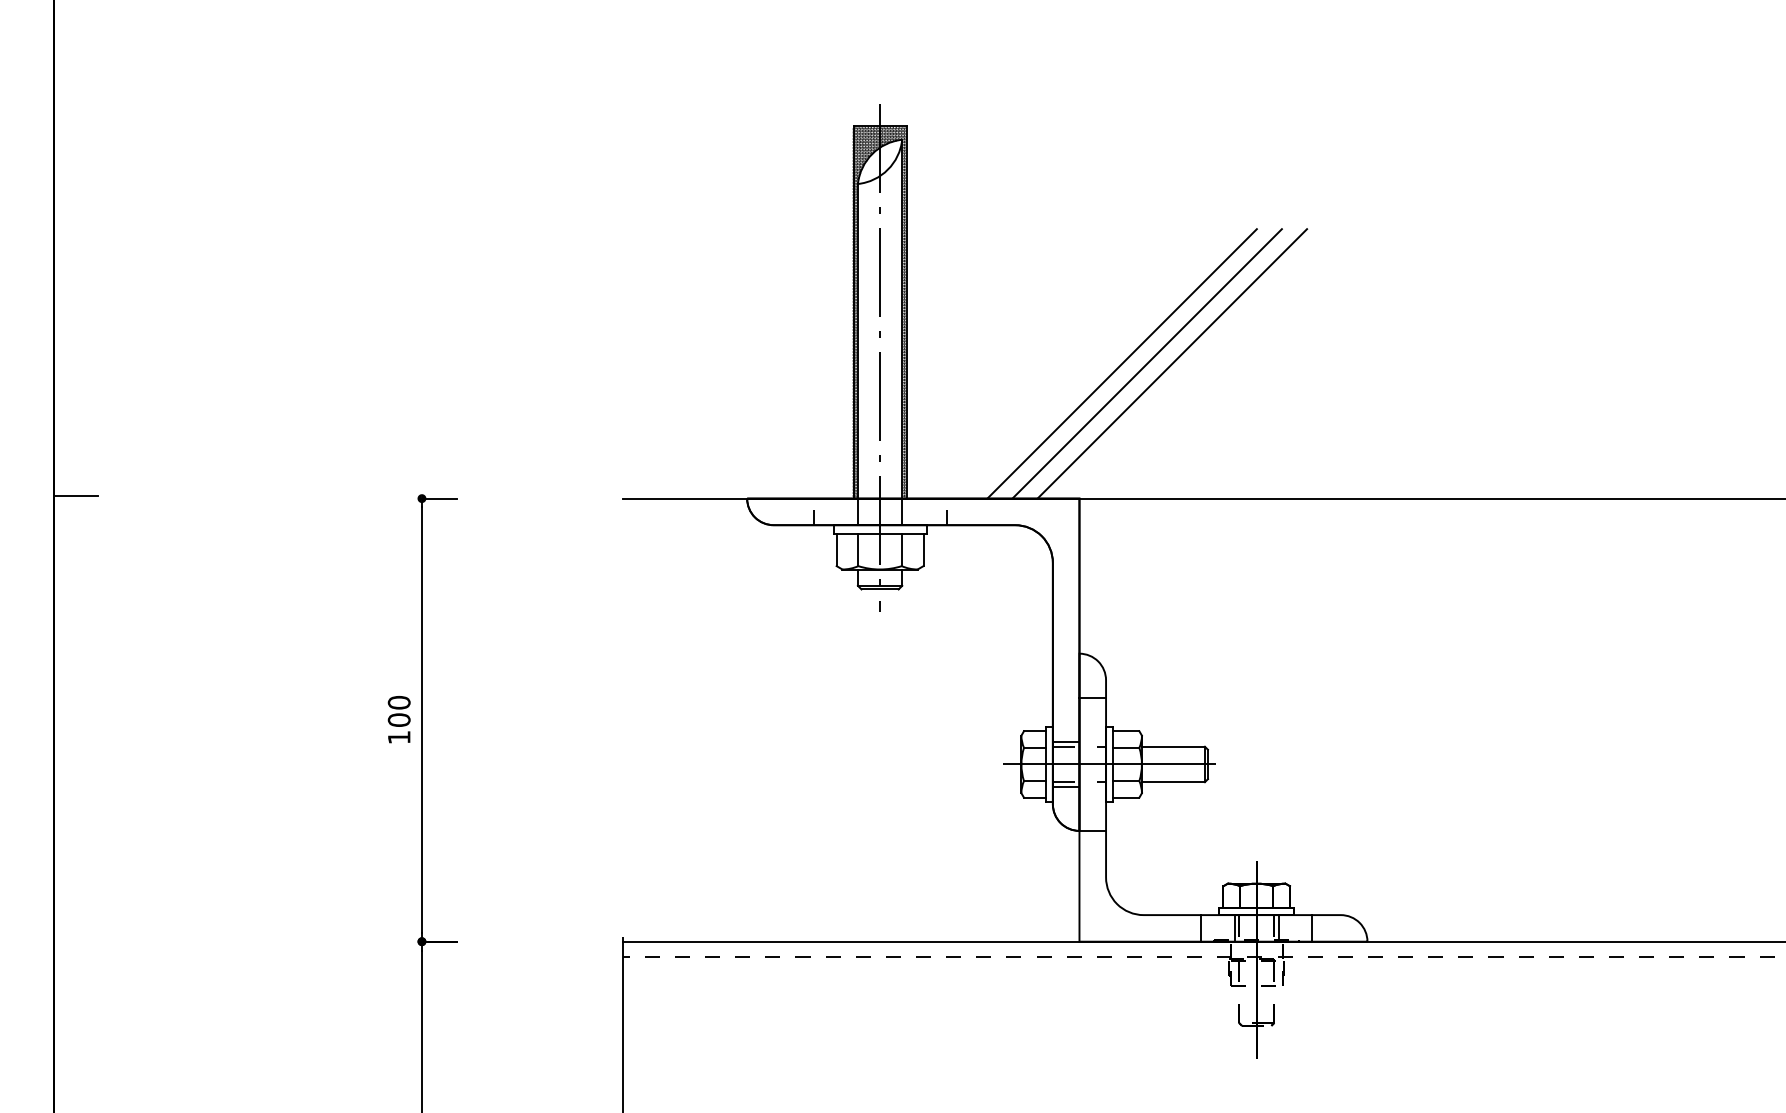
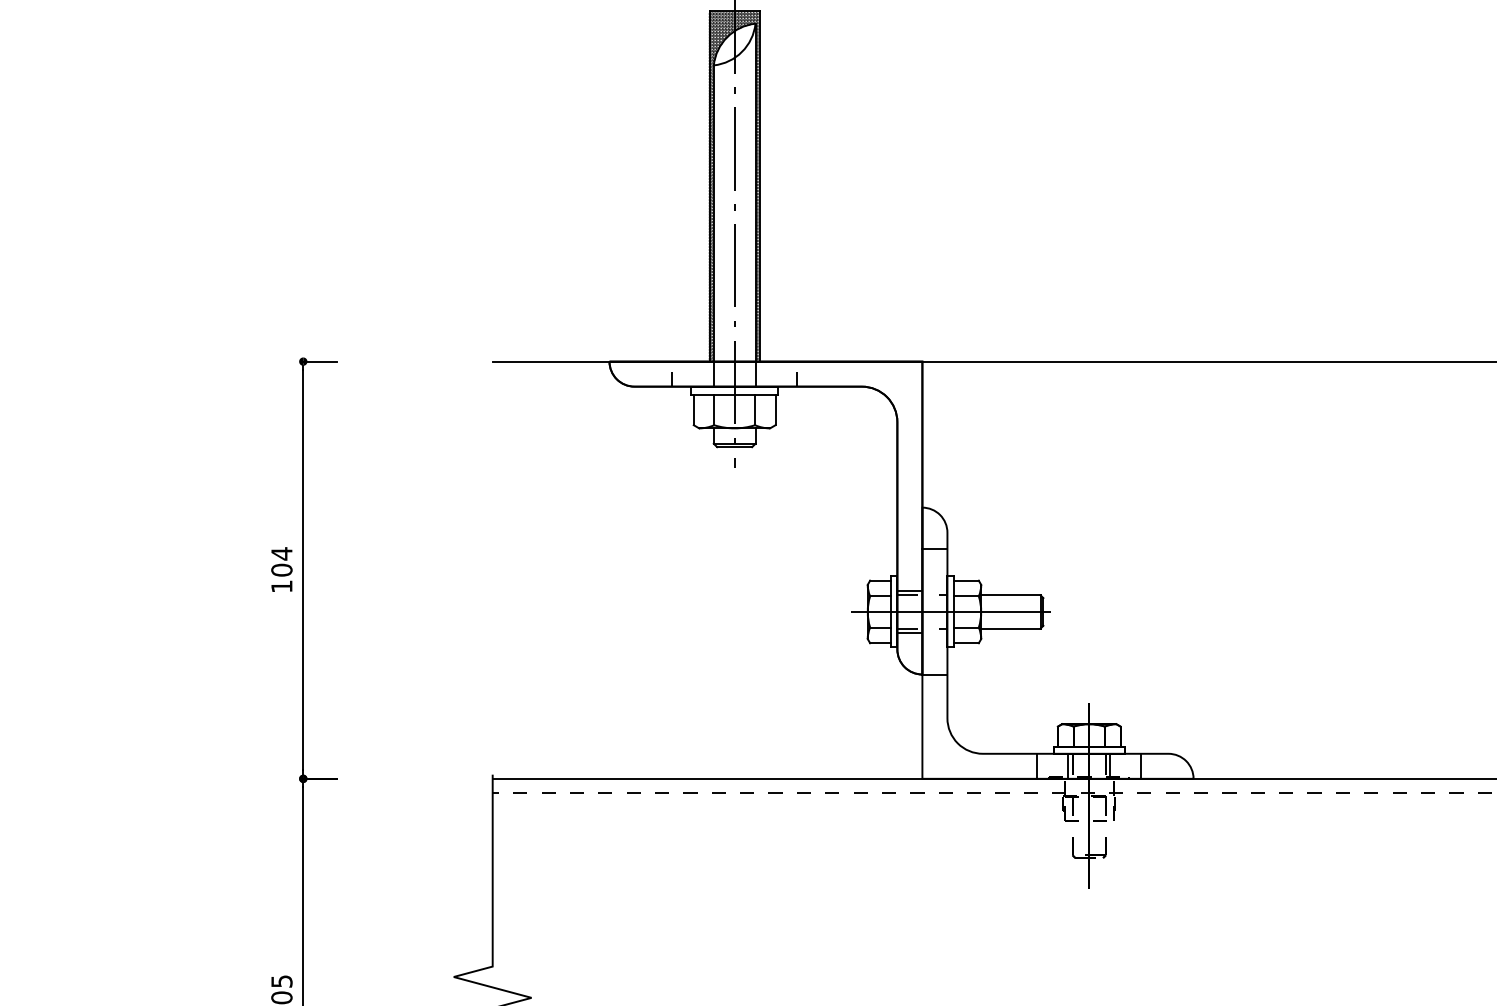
hatch: (1147, 363) -> (986, 234), removed
text: (398, 702) -> (281, 553), 100 -> 104

